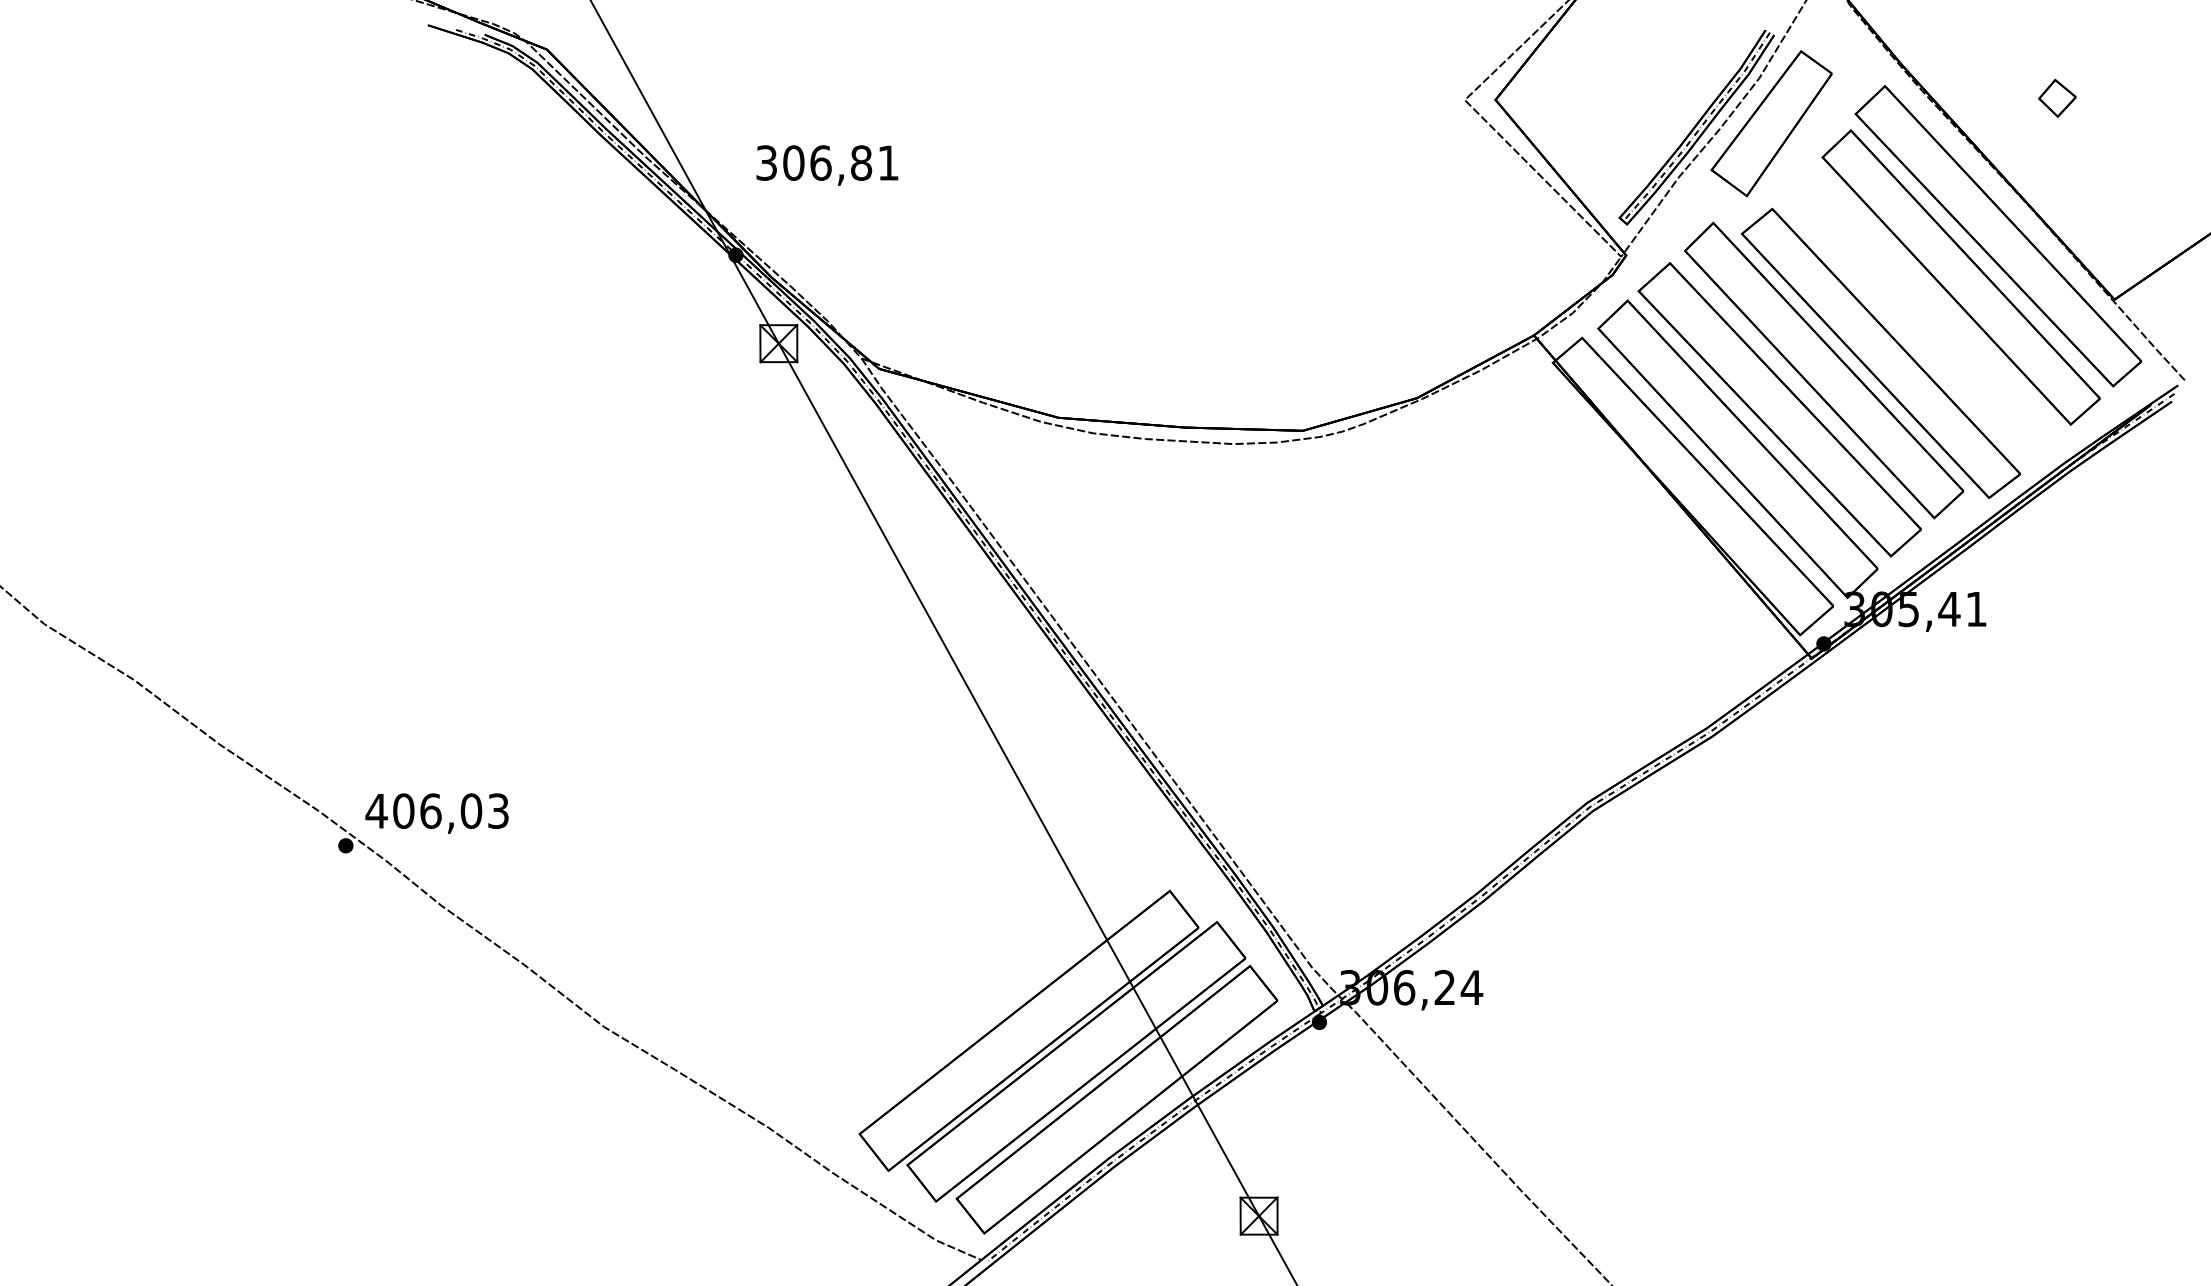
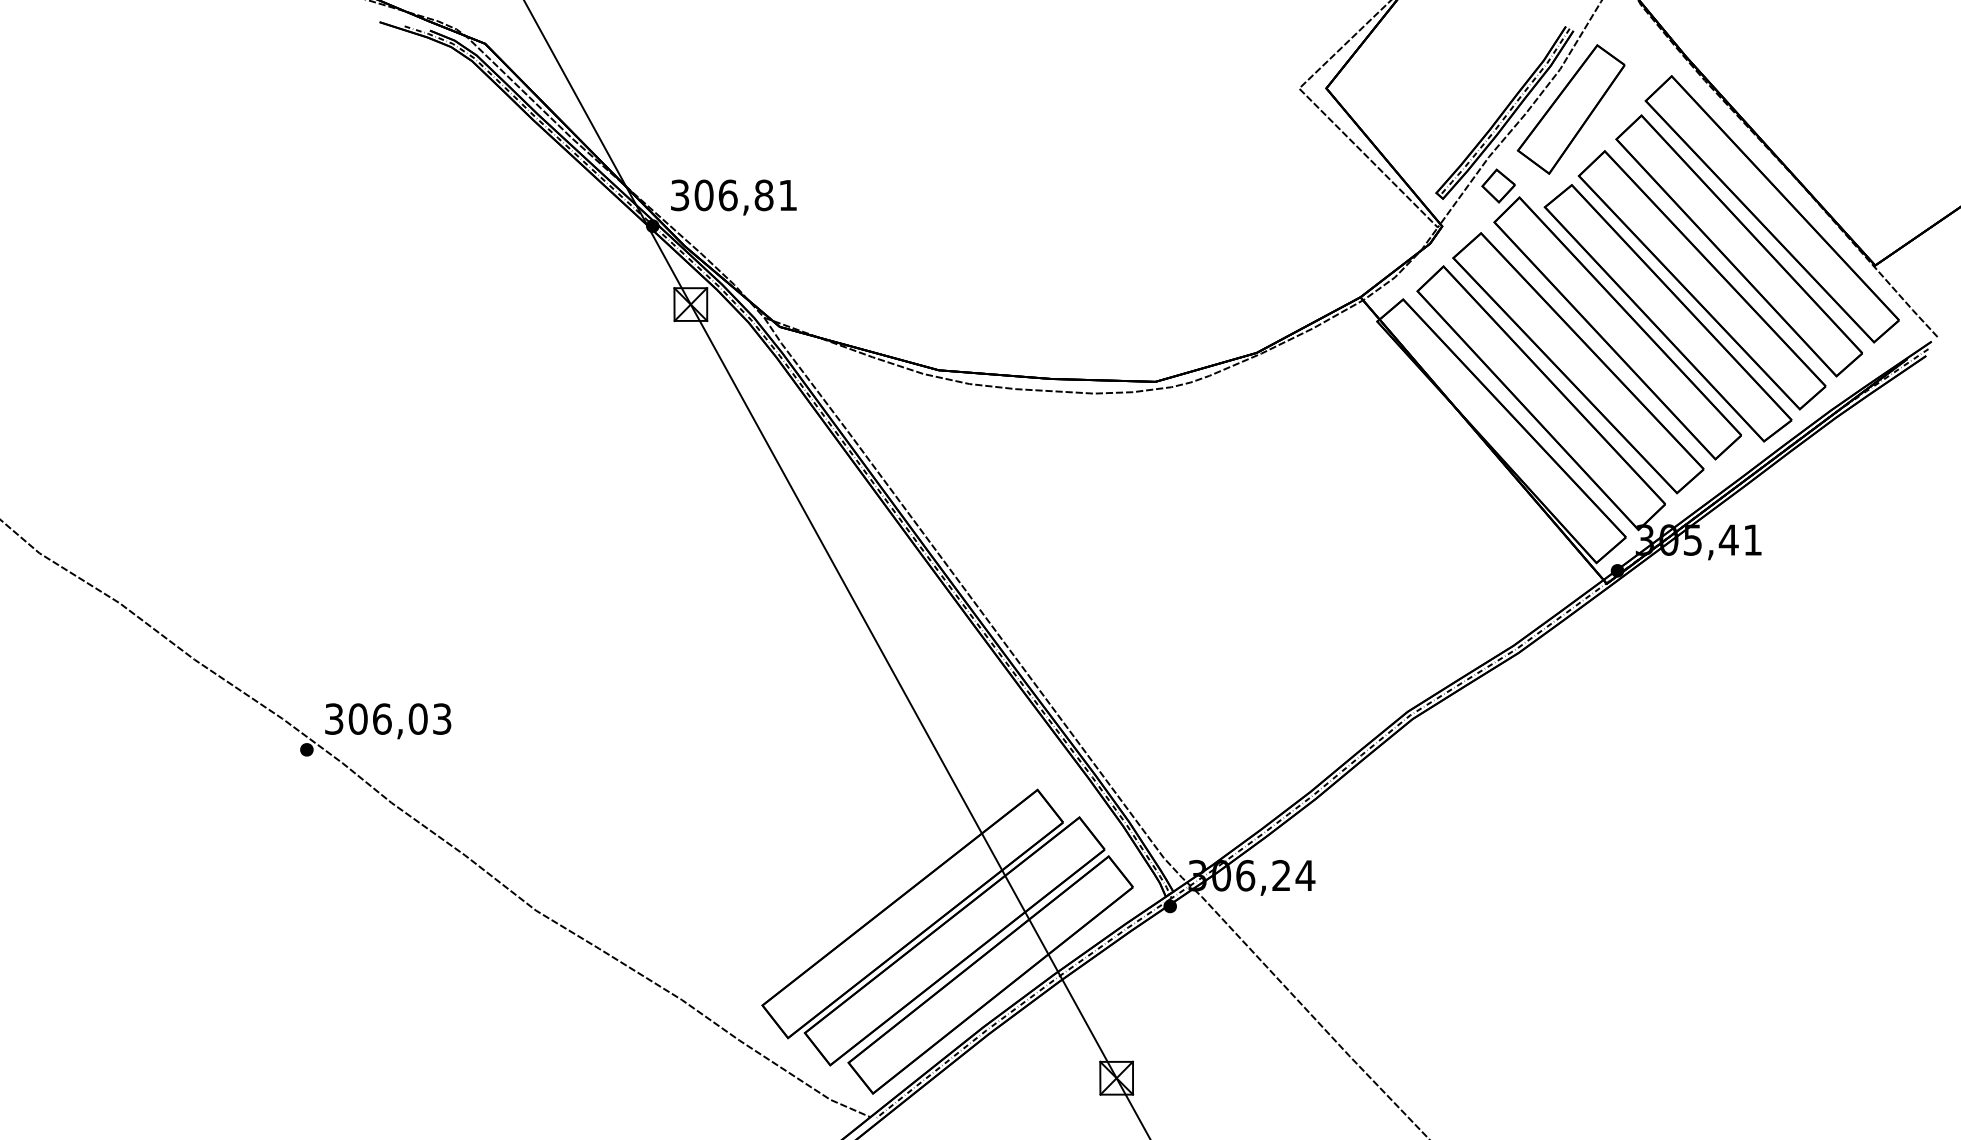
part: (2057, 97) -> (1498, 185), moved
text: (826, 165) -> (733, 197), moved
part: (1918, 316) -> (1701, 280), added
text: (377, 810) -> (334, 718), 406,03 -> 306,03

